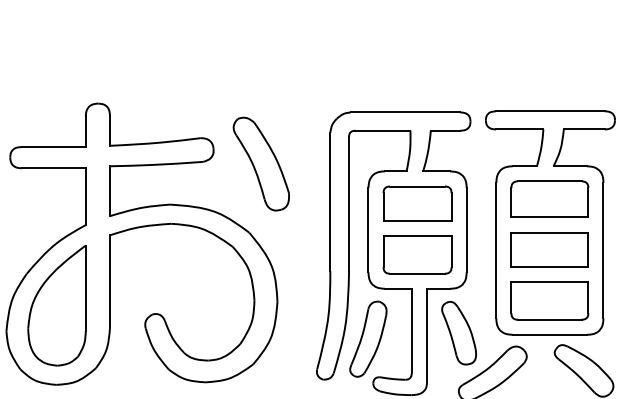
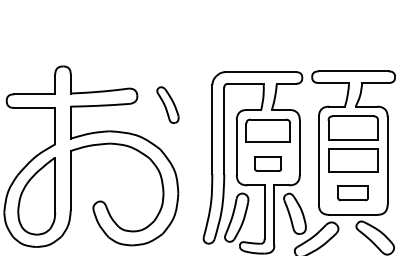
part: (260, 162) -> (167, 104), size x0.6
part: (416, 254) -> (267, 163), size x0.6
part: (548, 299) -> (352, 192), size x0.6

